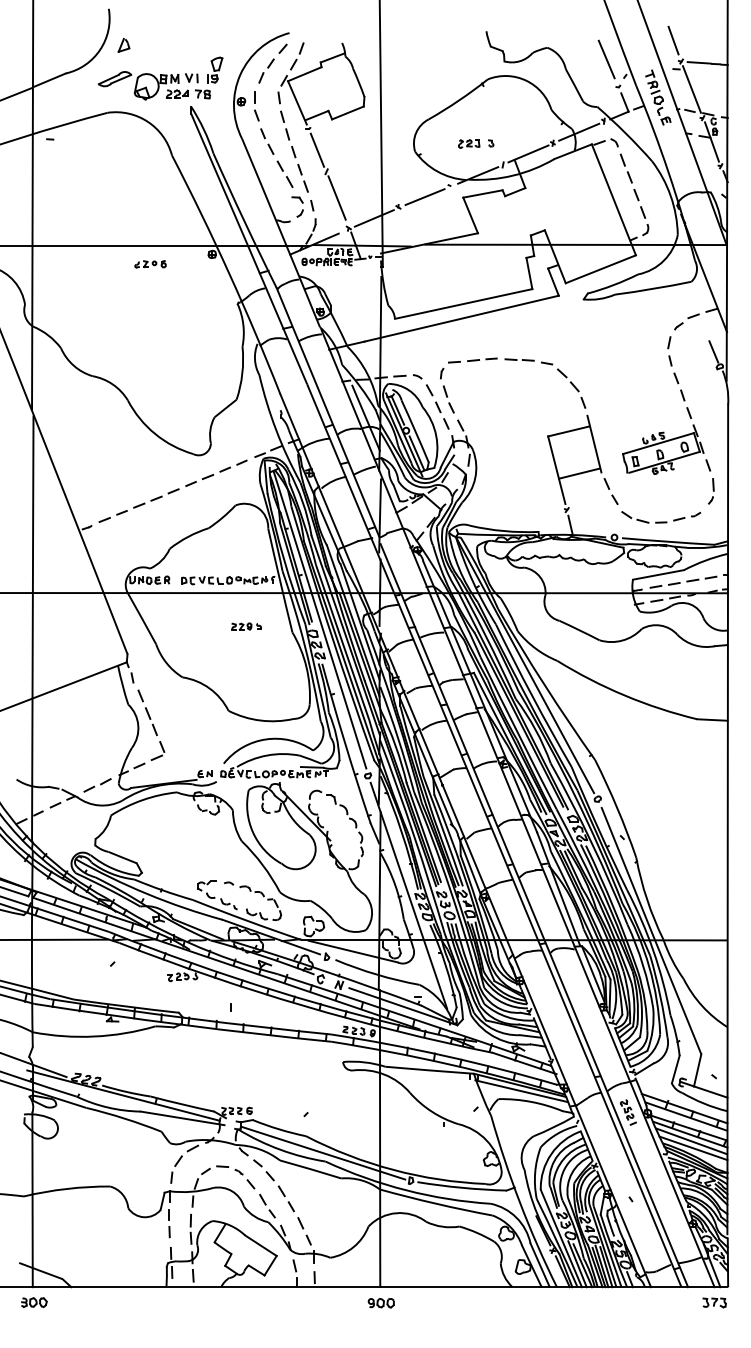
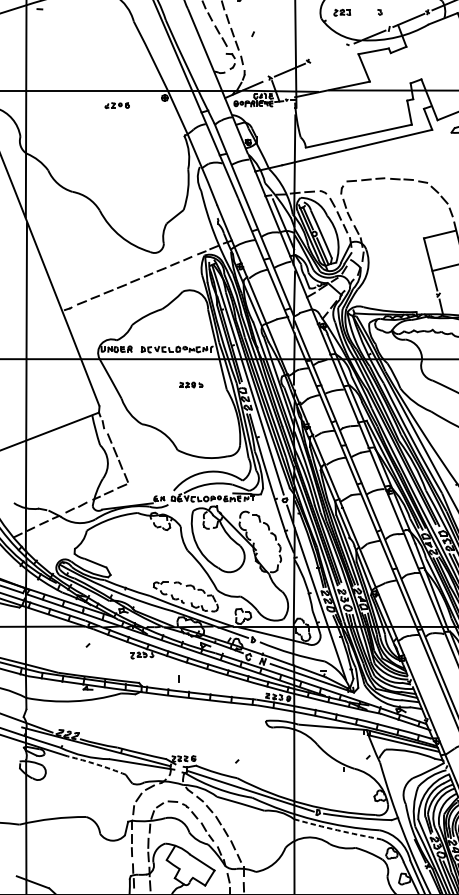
part: (469, 143) -> (342, 12), moved
line: (317, 149) -> (246, 17), removed
line: (336, 197) -> (260, 54), removed
line: (424, 197) -> (328, 54), removed
arc: (124, 1118) -> (97, 764), solid -> dashed
arc: (436, 1203) -> (337, 830), solid -> dashed

